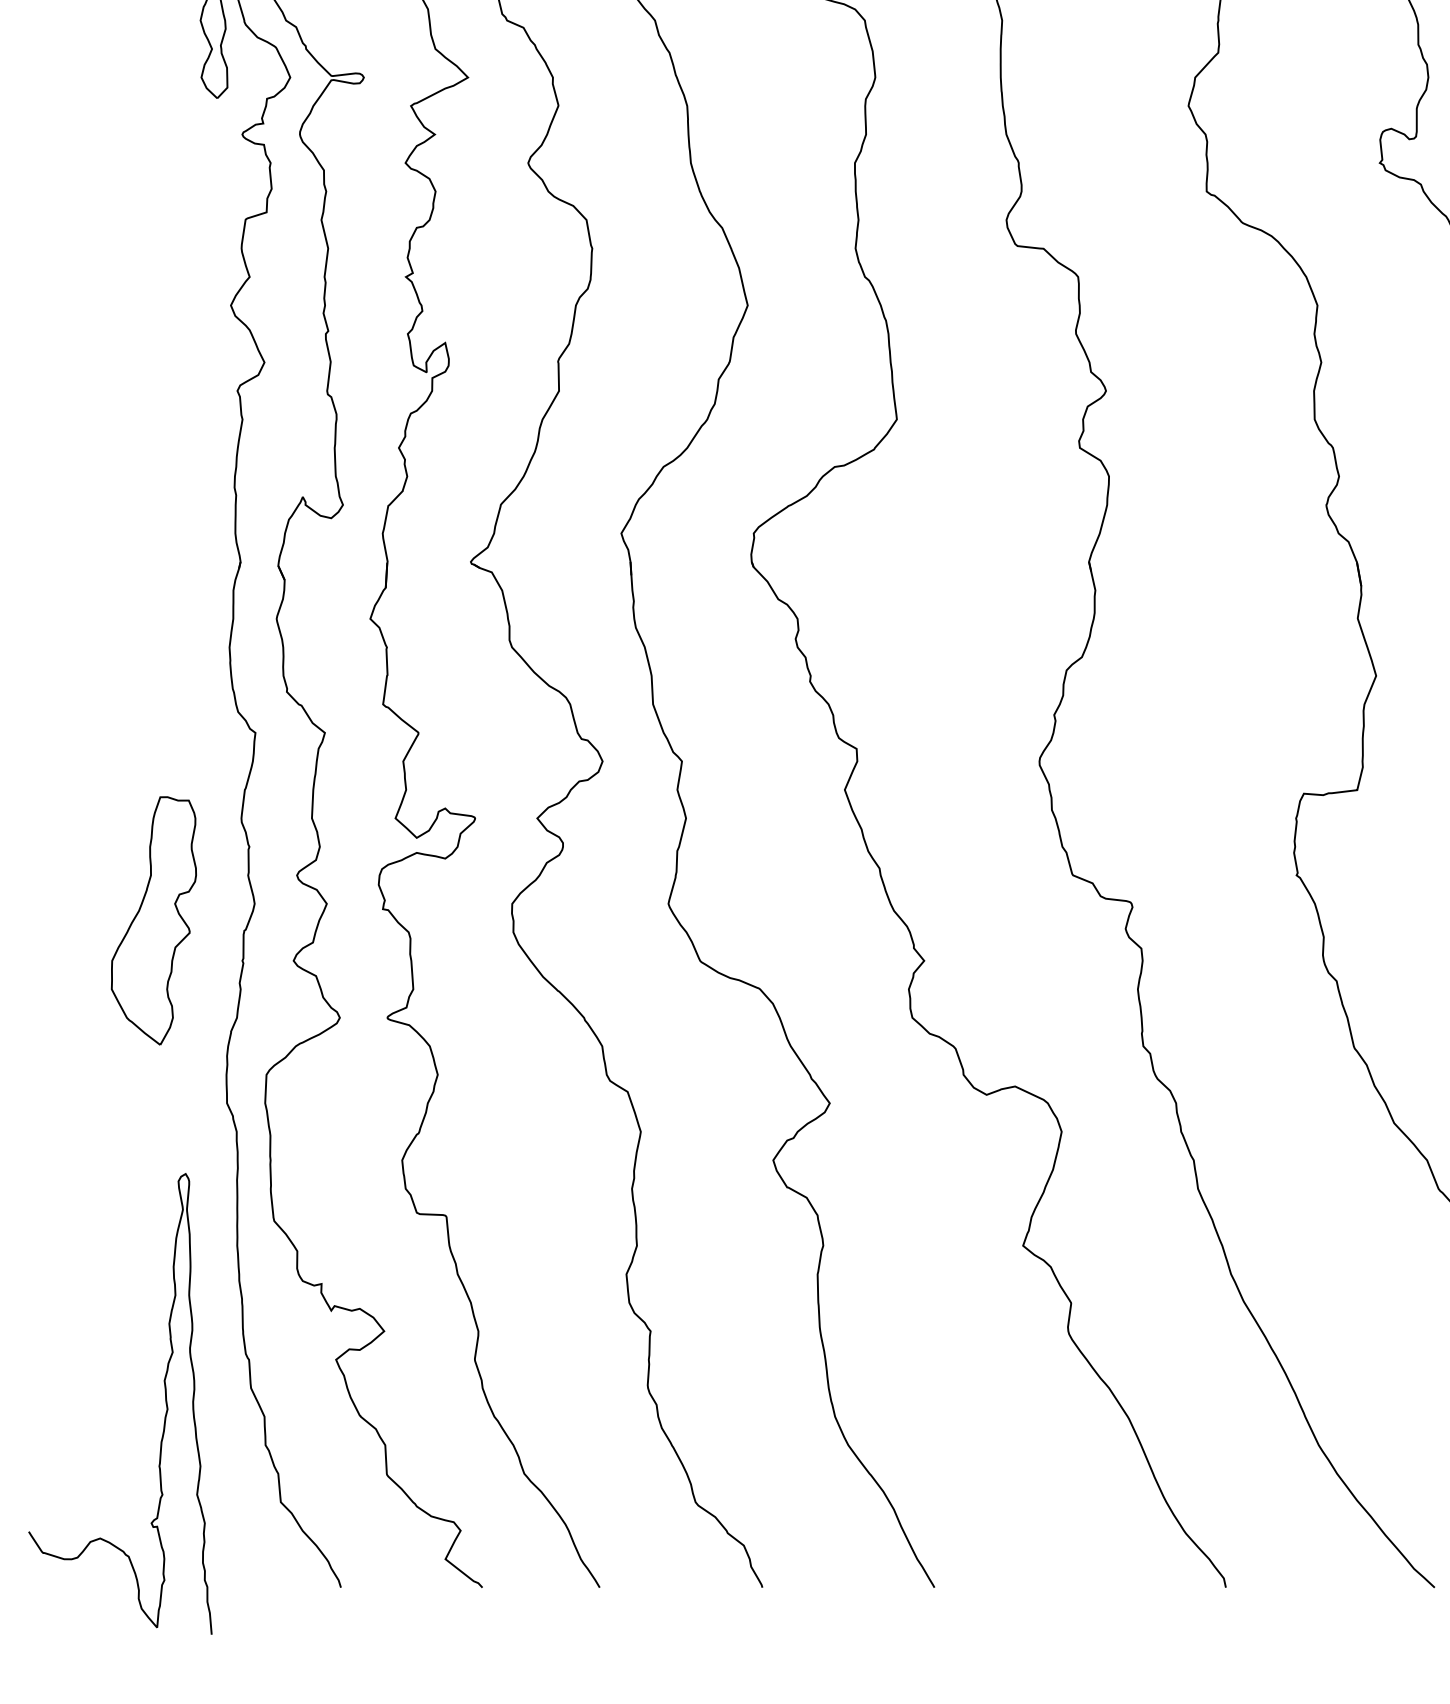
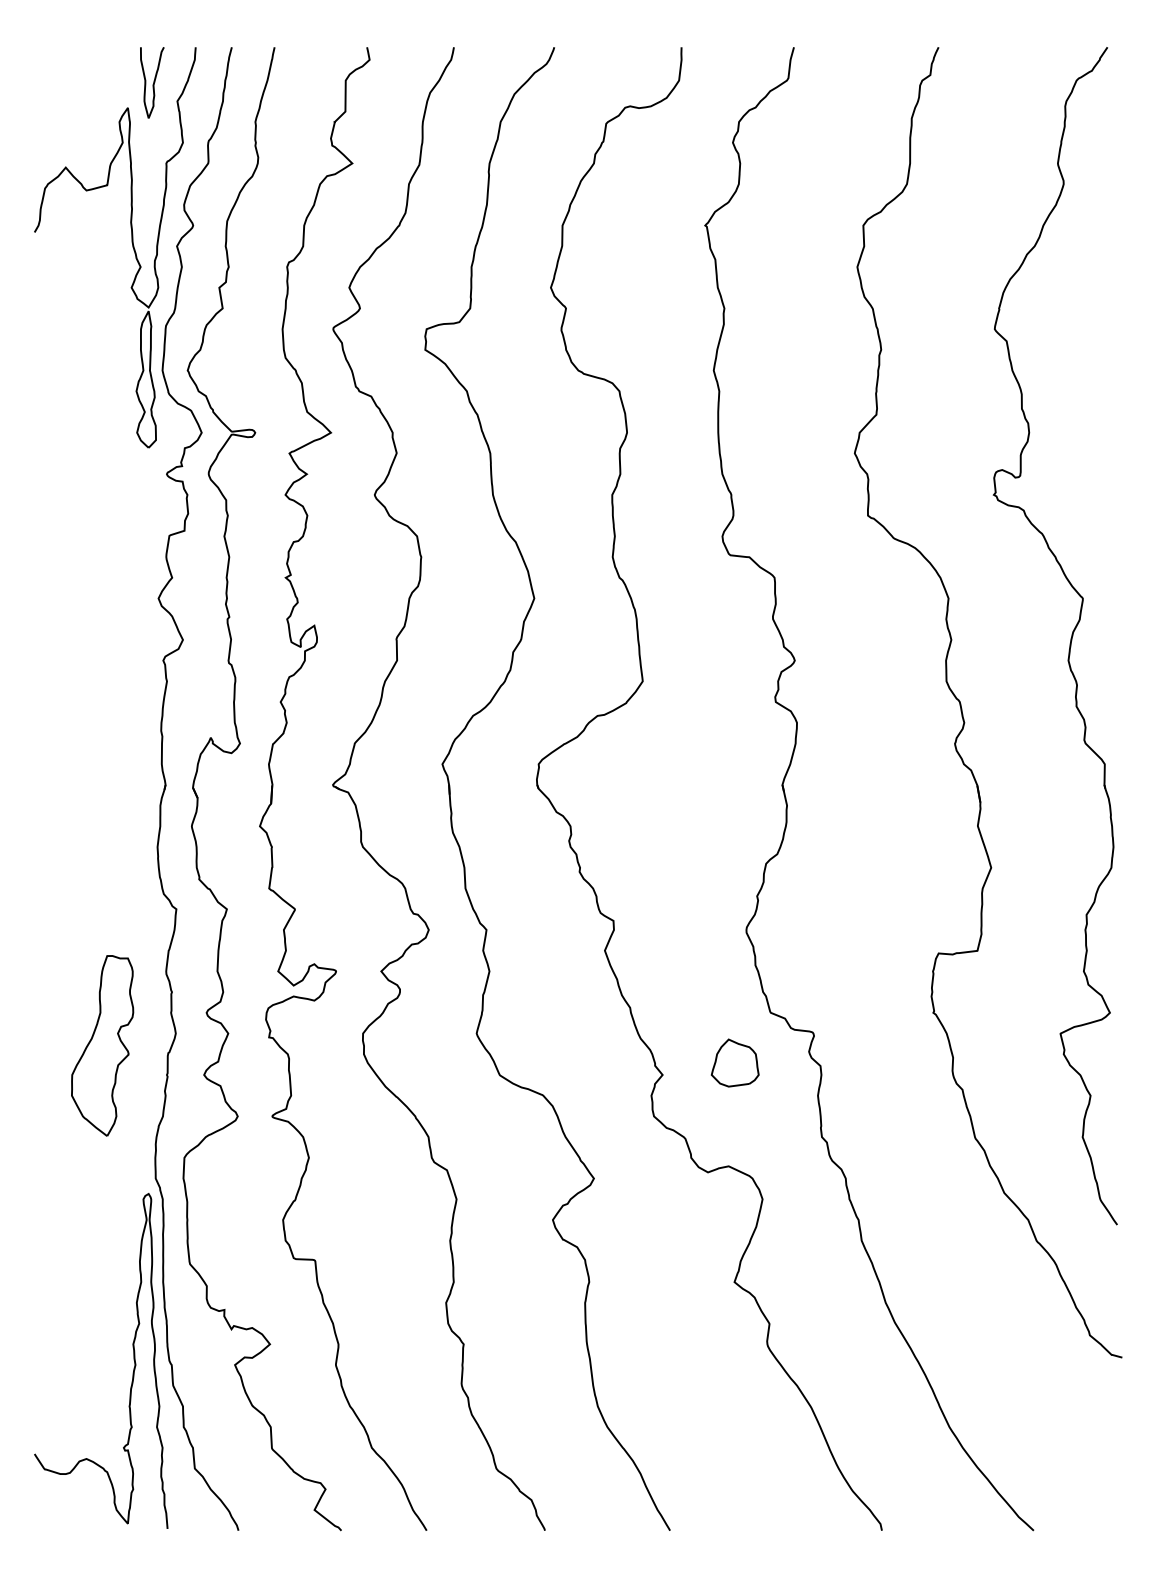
part: (1023, 943) -> (734, 1062), added
curve: (164, 1403) -> (133, 1360), moved

